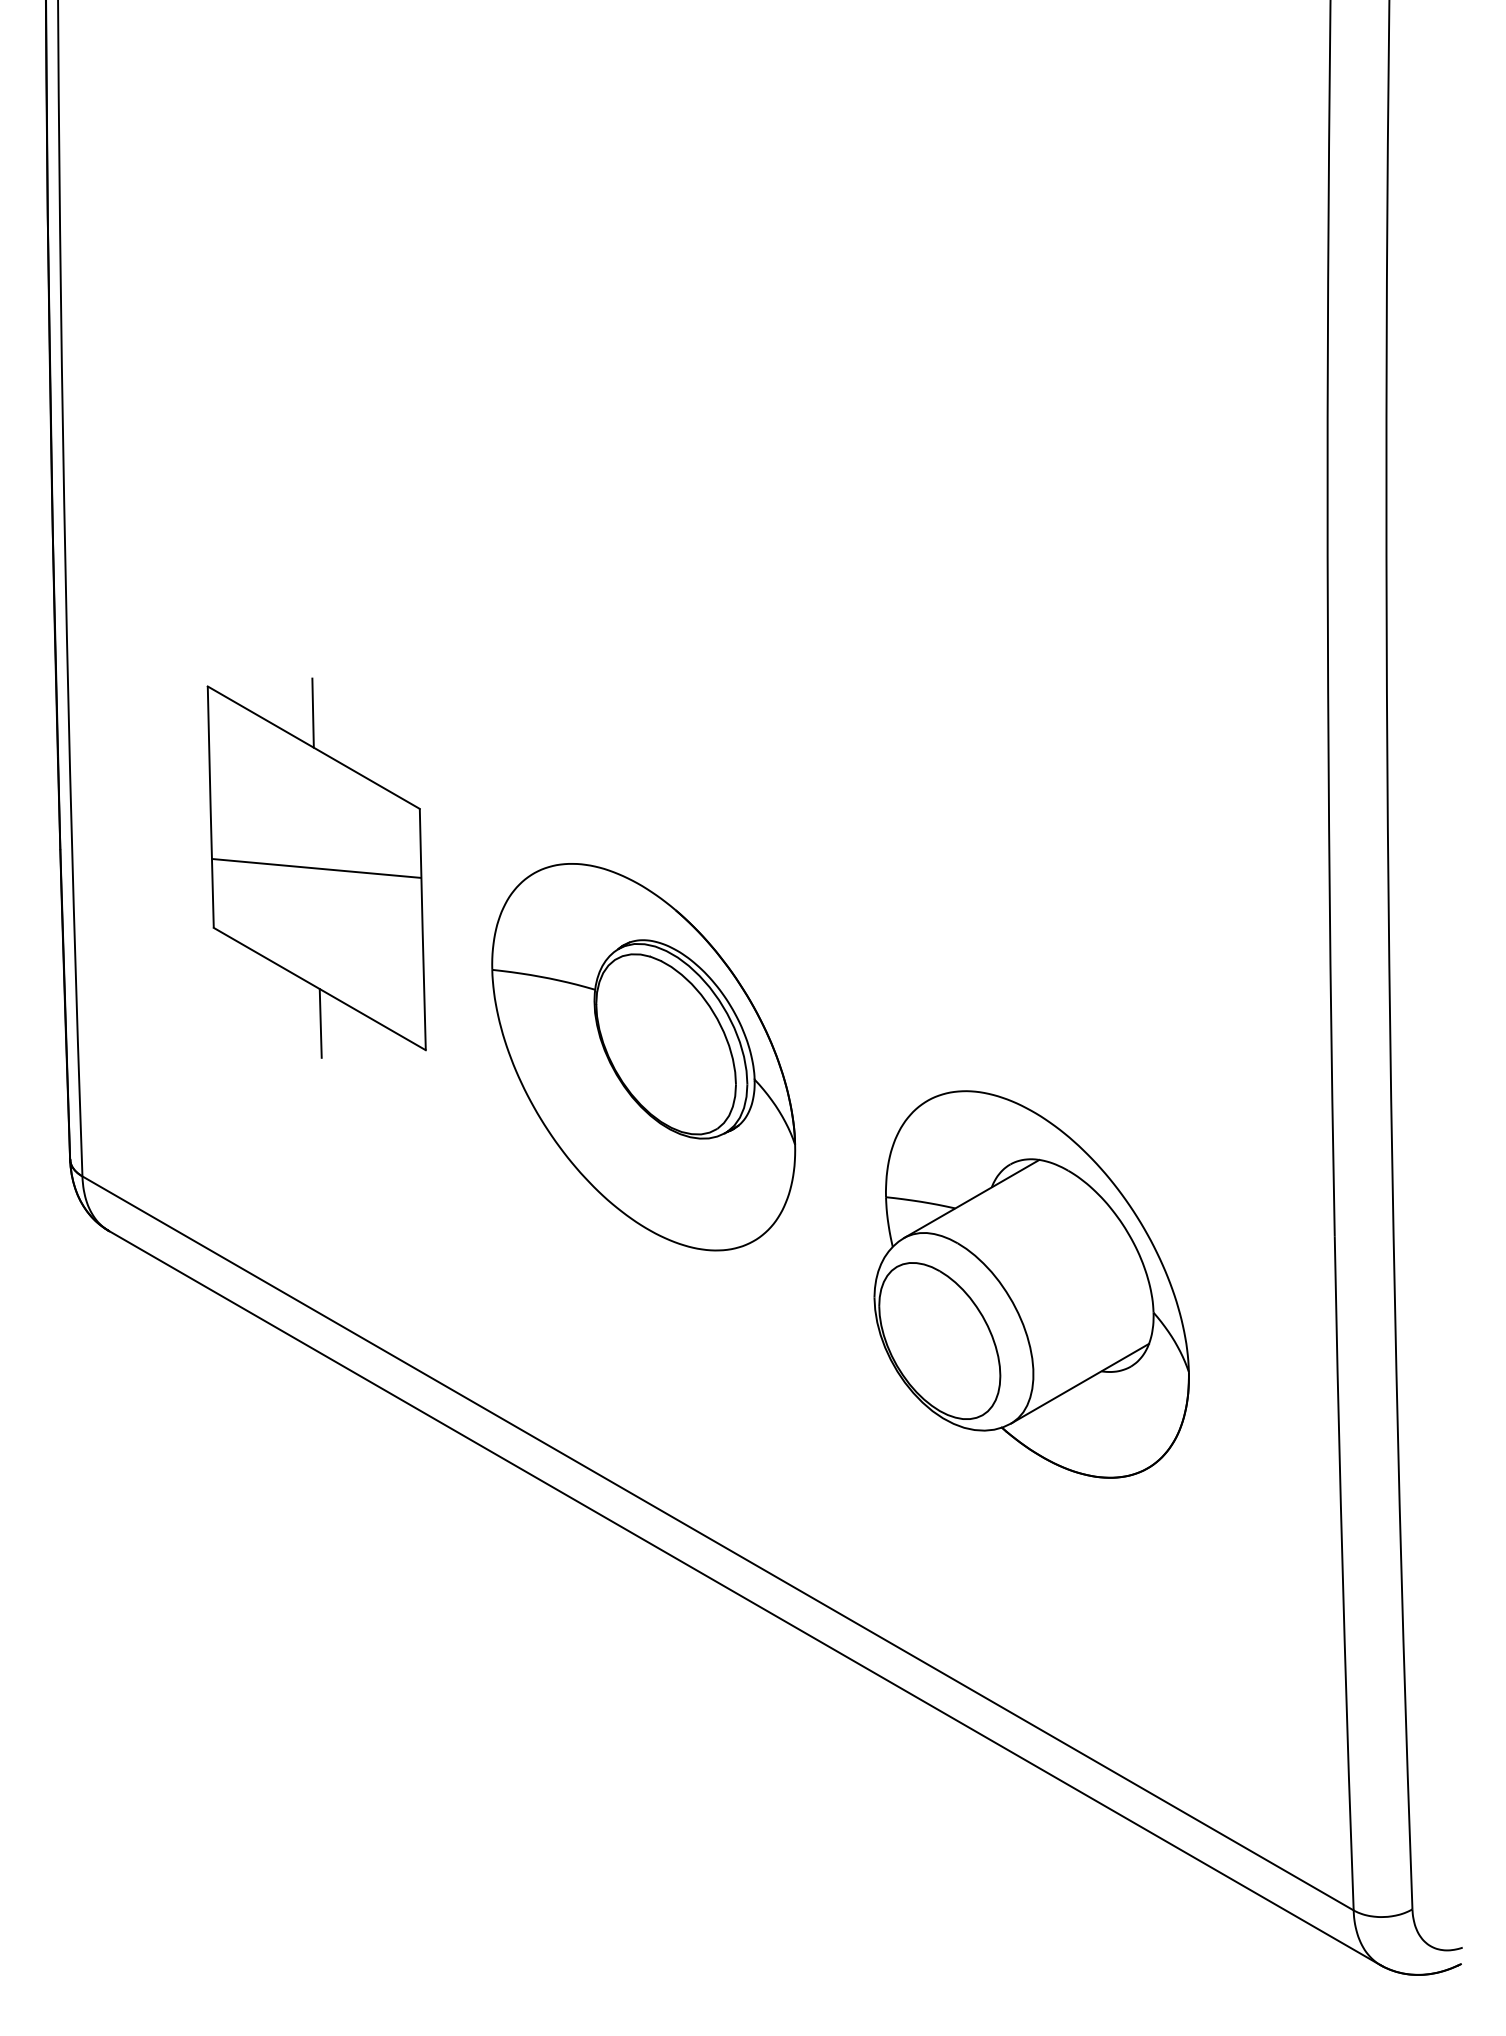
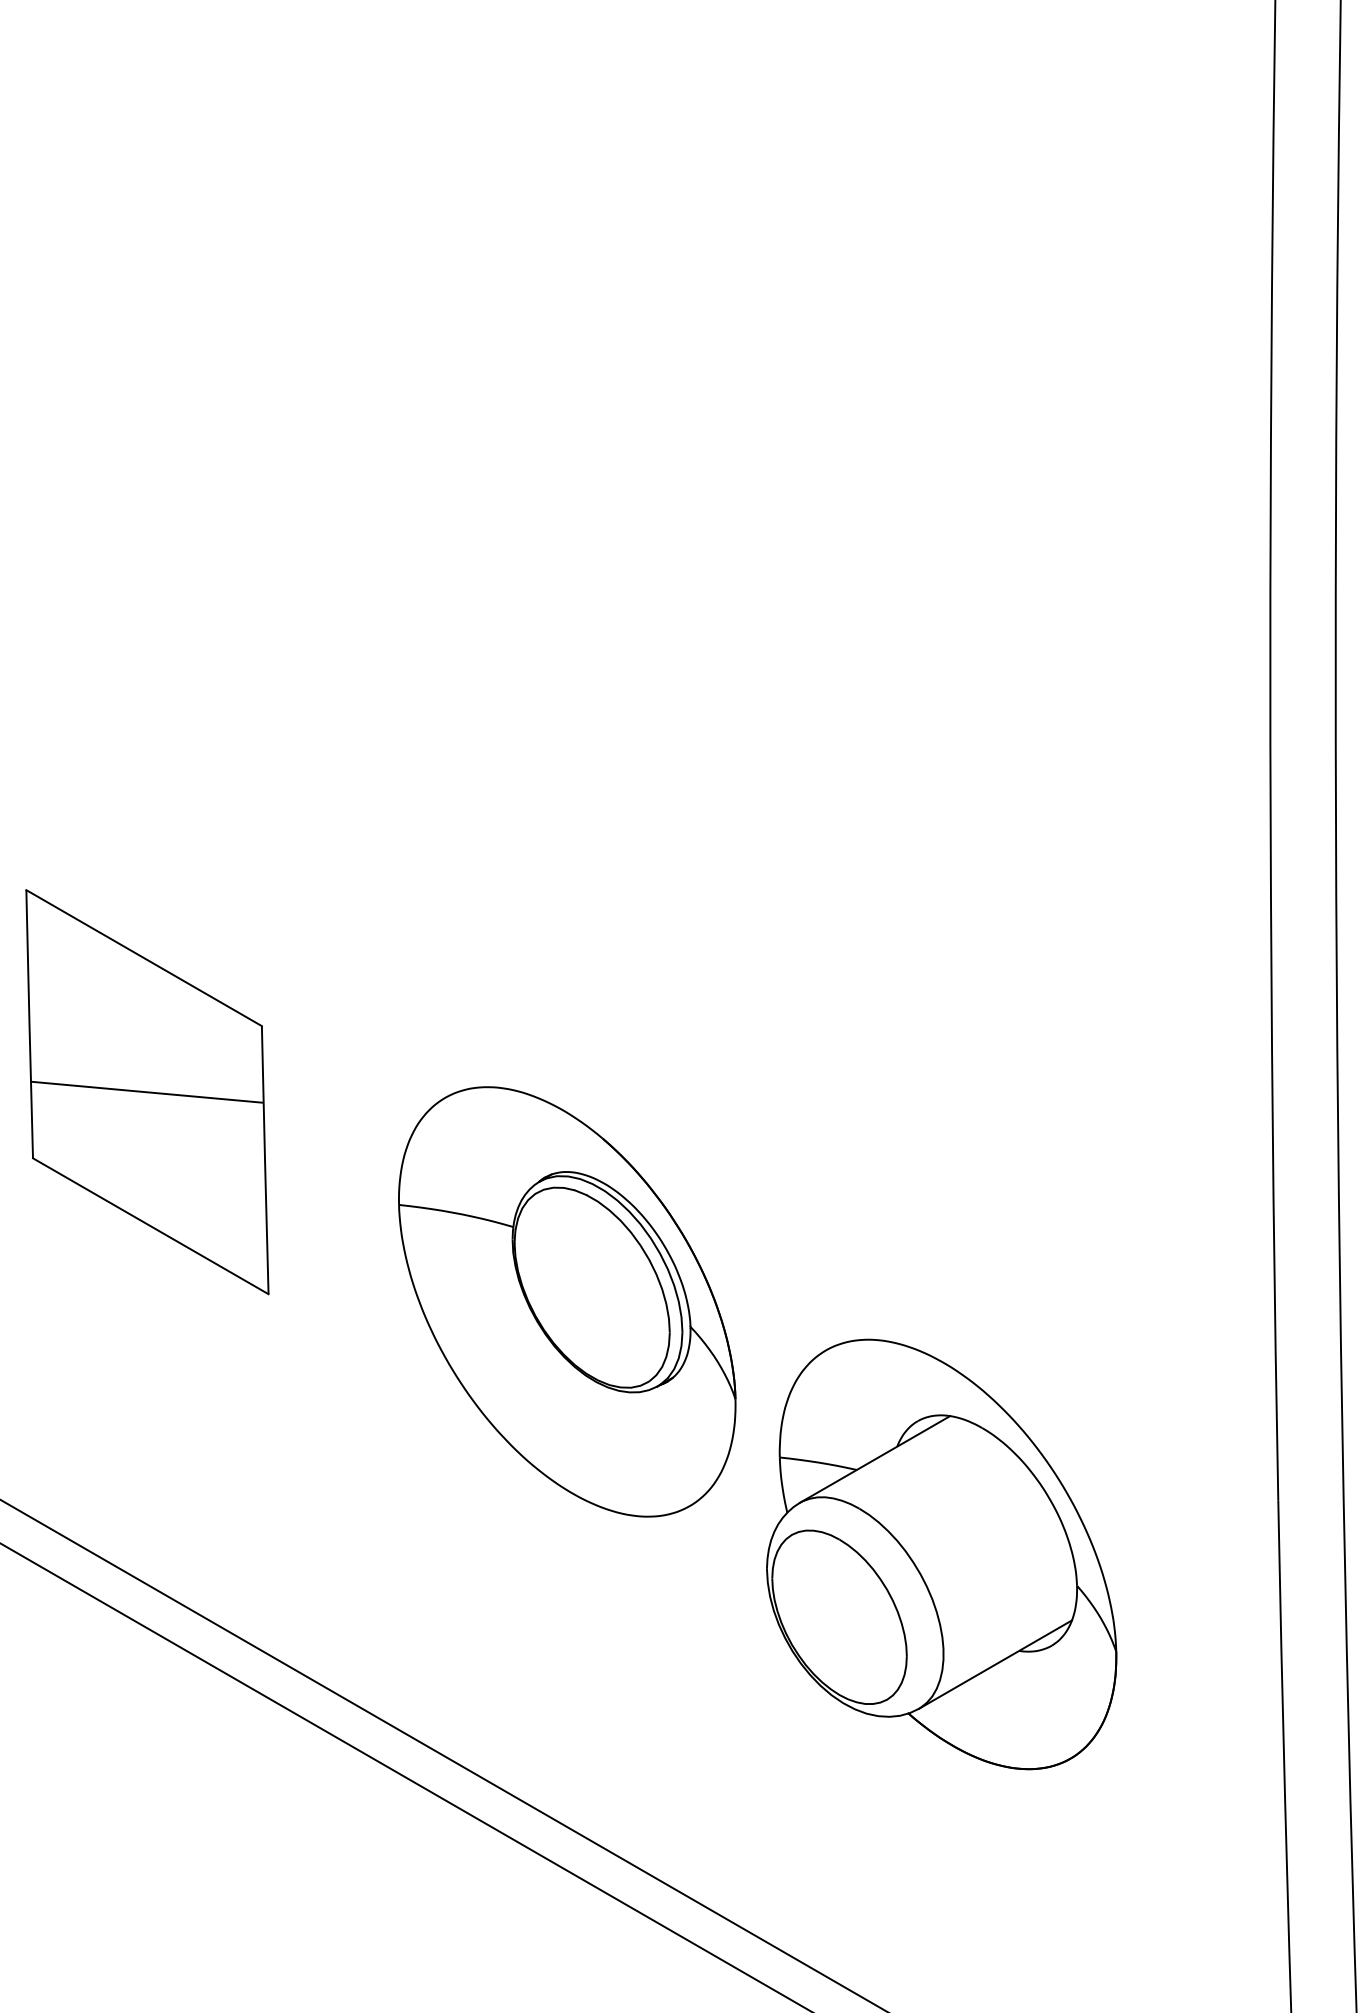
line: (312, 712) -> (142, 919), removed
line: (320, 1023) -> (151, 1264), removed
part: (643, 1057) -> (567, 1302), moved

